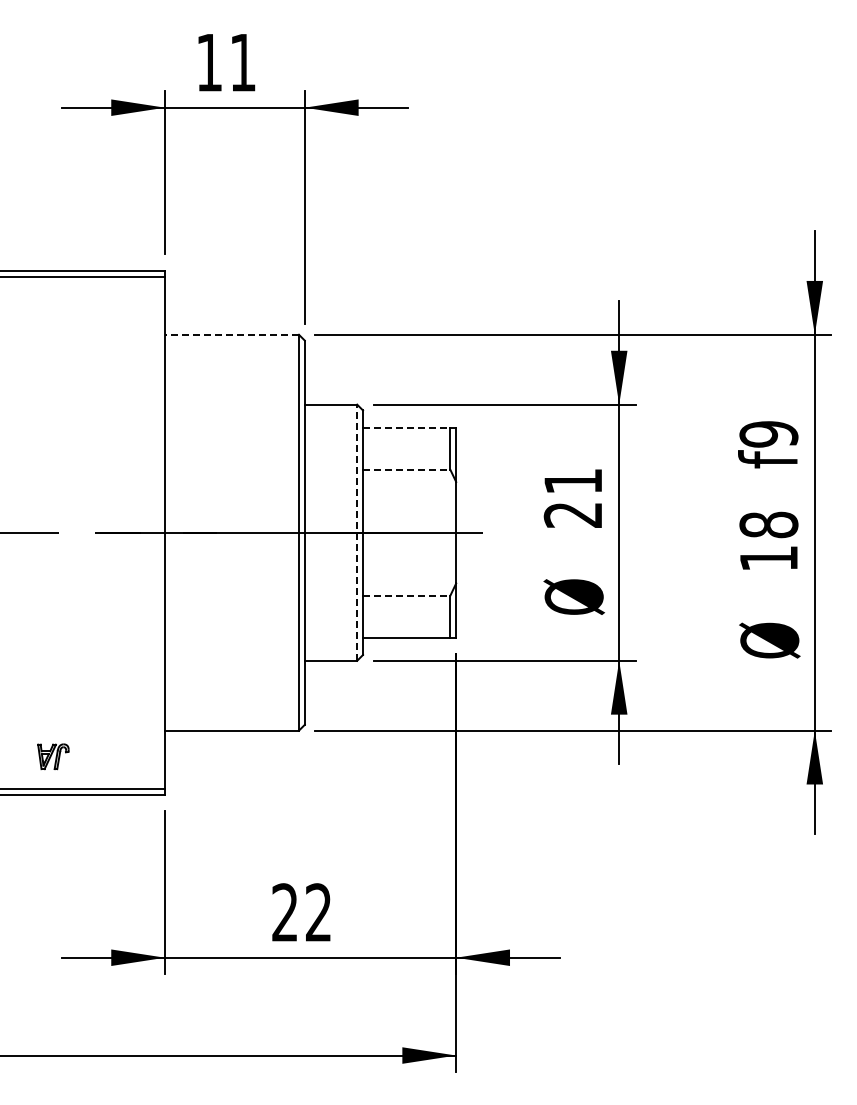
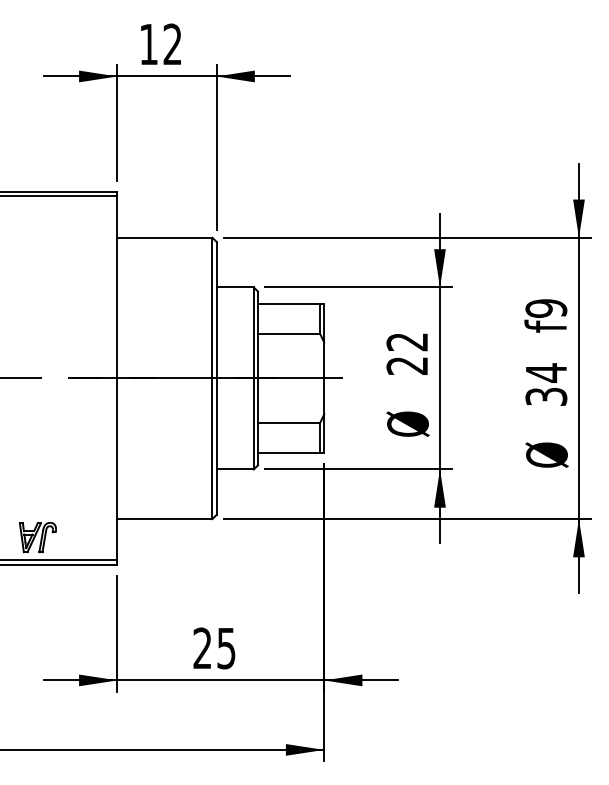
text: (242, 62) -> (172, 44), 11 -> 12
line: (232, 334) -> (165, 237), dashed -> solid
line: (406, 427) -> (288, 303), dashed -> solid
line: (406, 469) -> (288, 333), dashed -> solid
text: (572, 481) -> (406, 342), 21 -> 22
line: (357, 532) -> (254, 378), dashed -> solid
text: (768, 541) -> (546, 384), 18 -> 34
line: (406, 595) -> (288, 423), dashed -> solid
part: (53, 756) -> (38, 537), size x1.67
text: (318, 912) -> (226, 648), 22 -> 25

